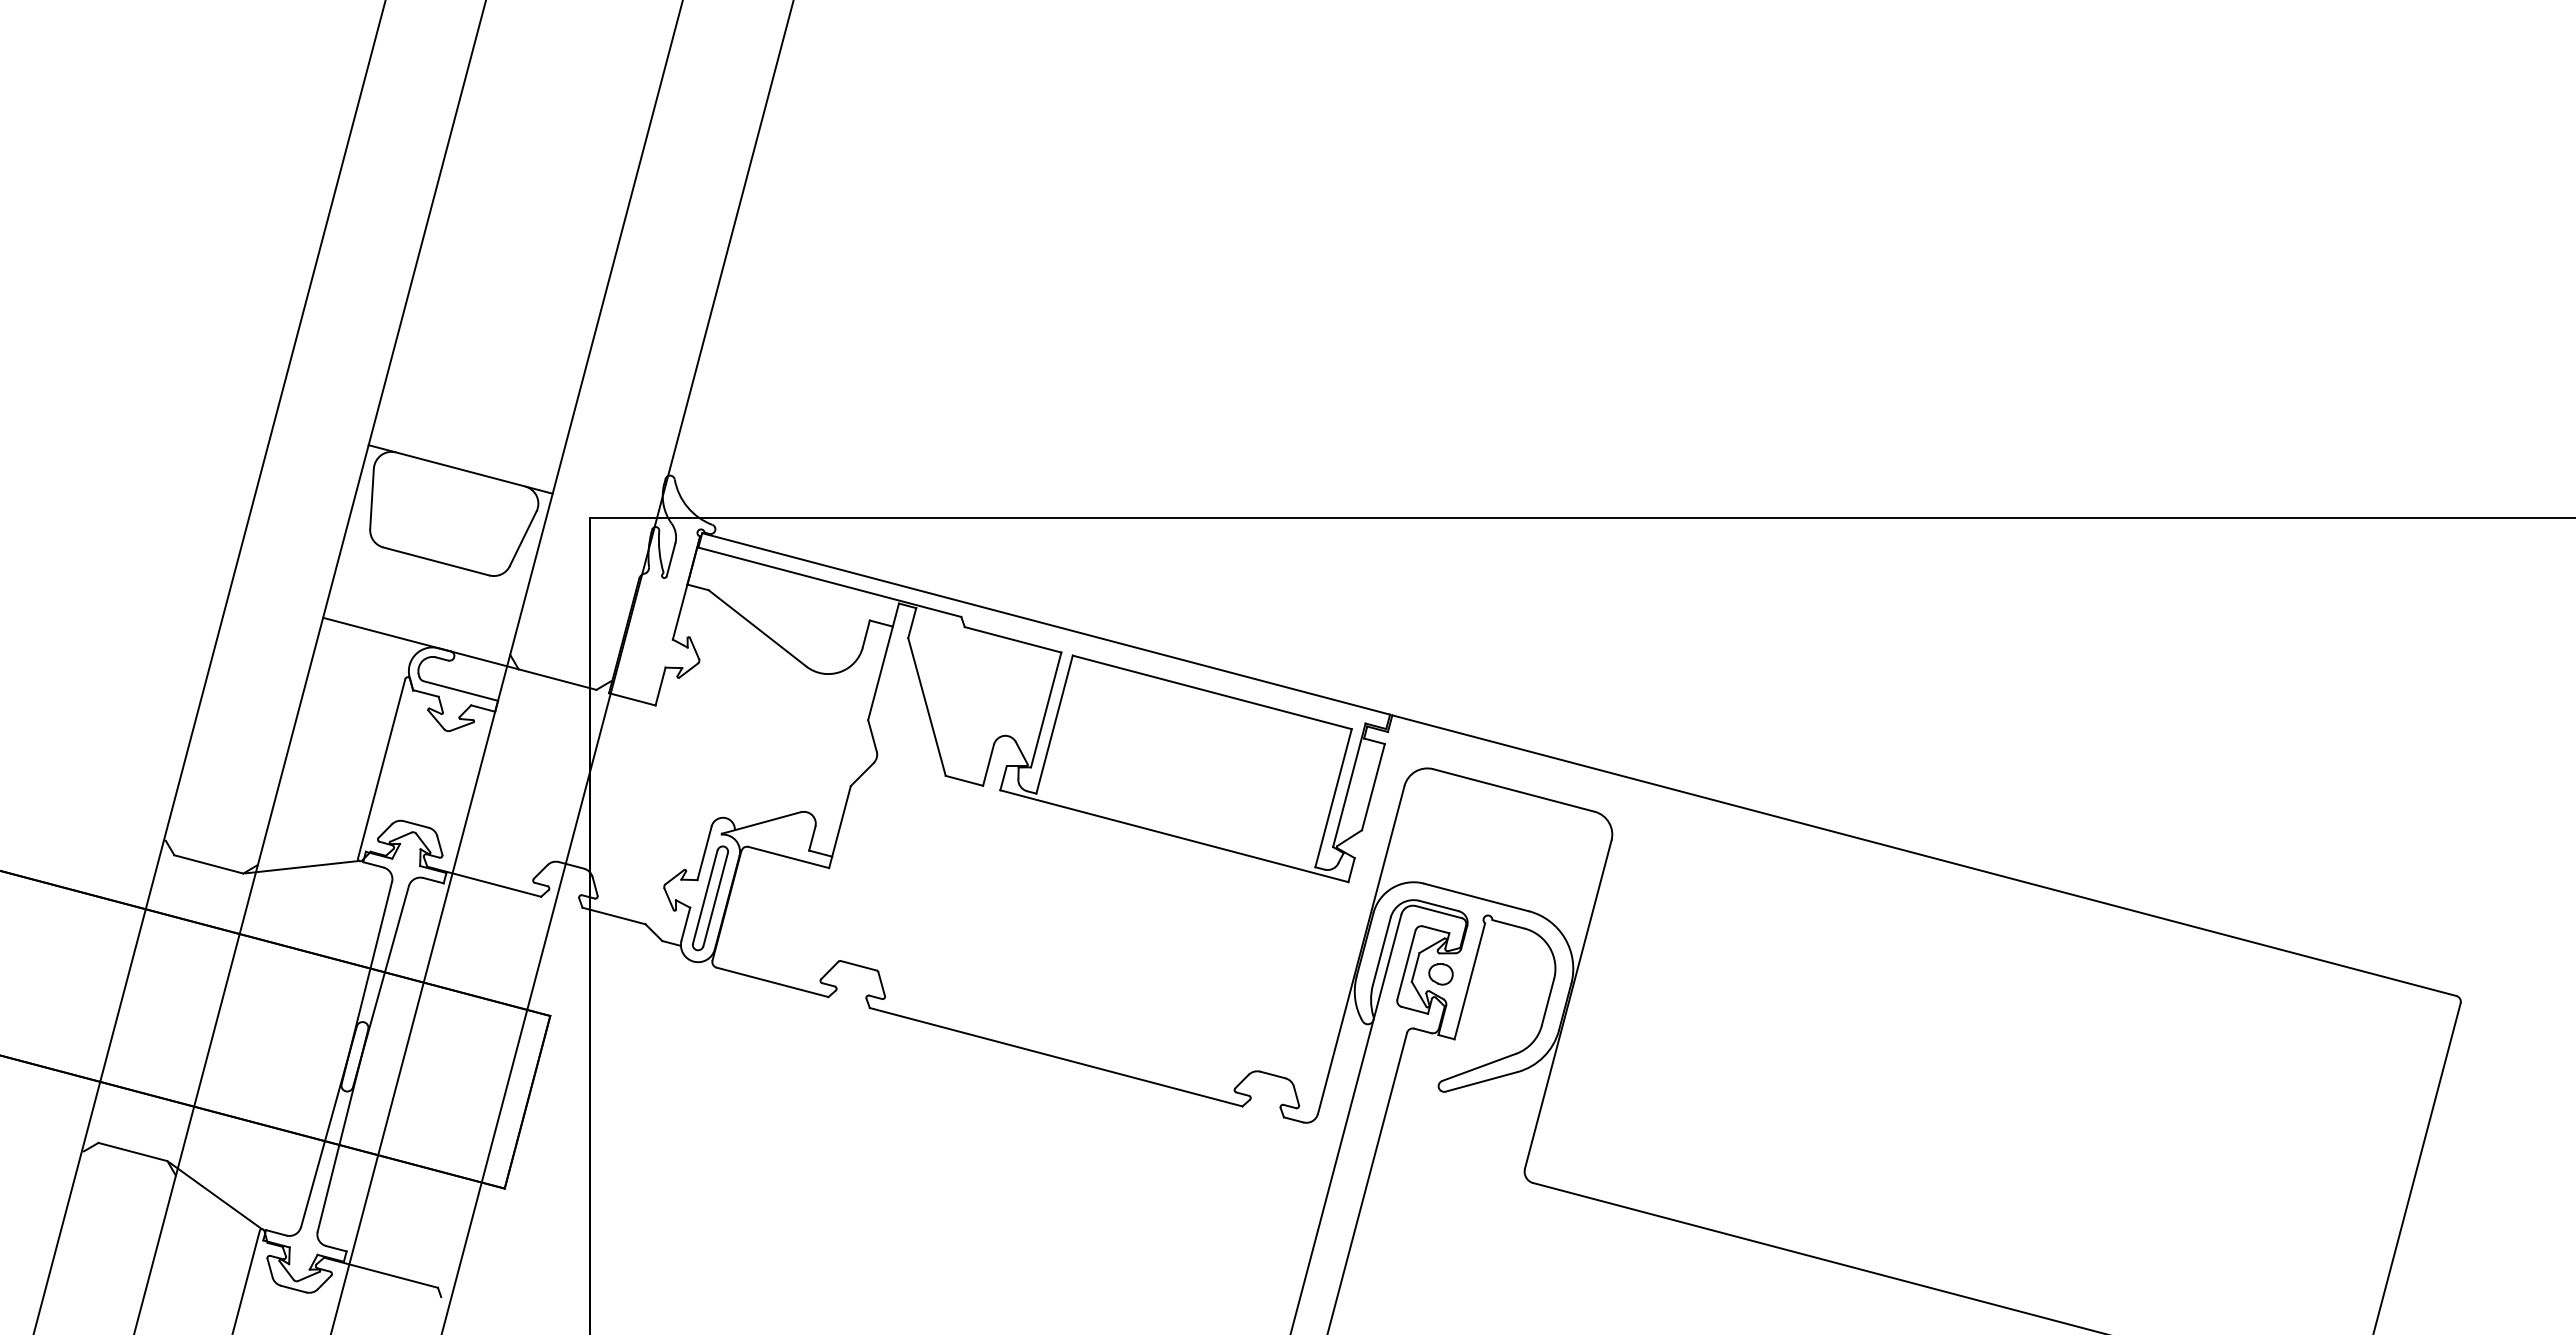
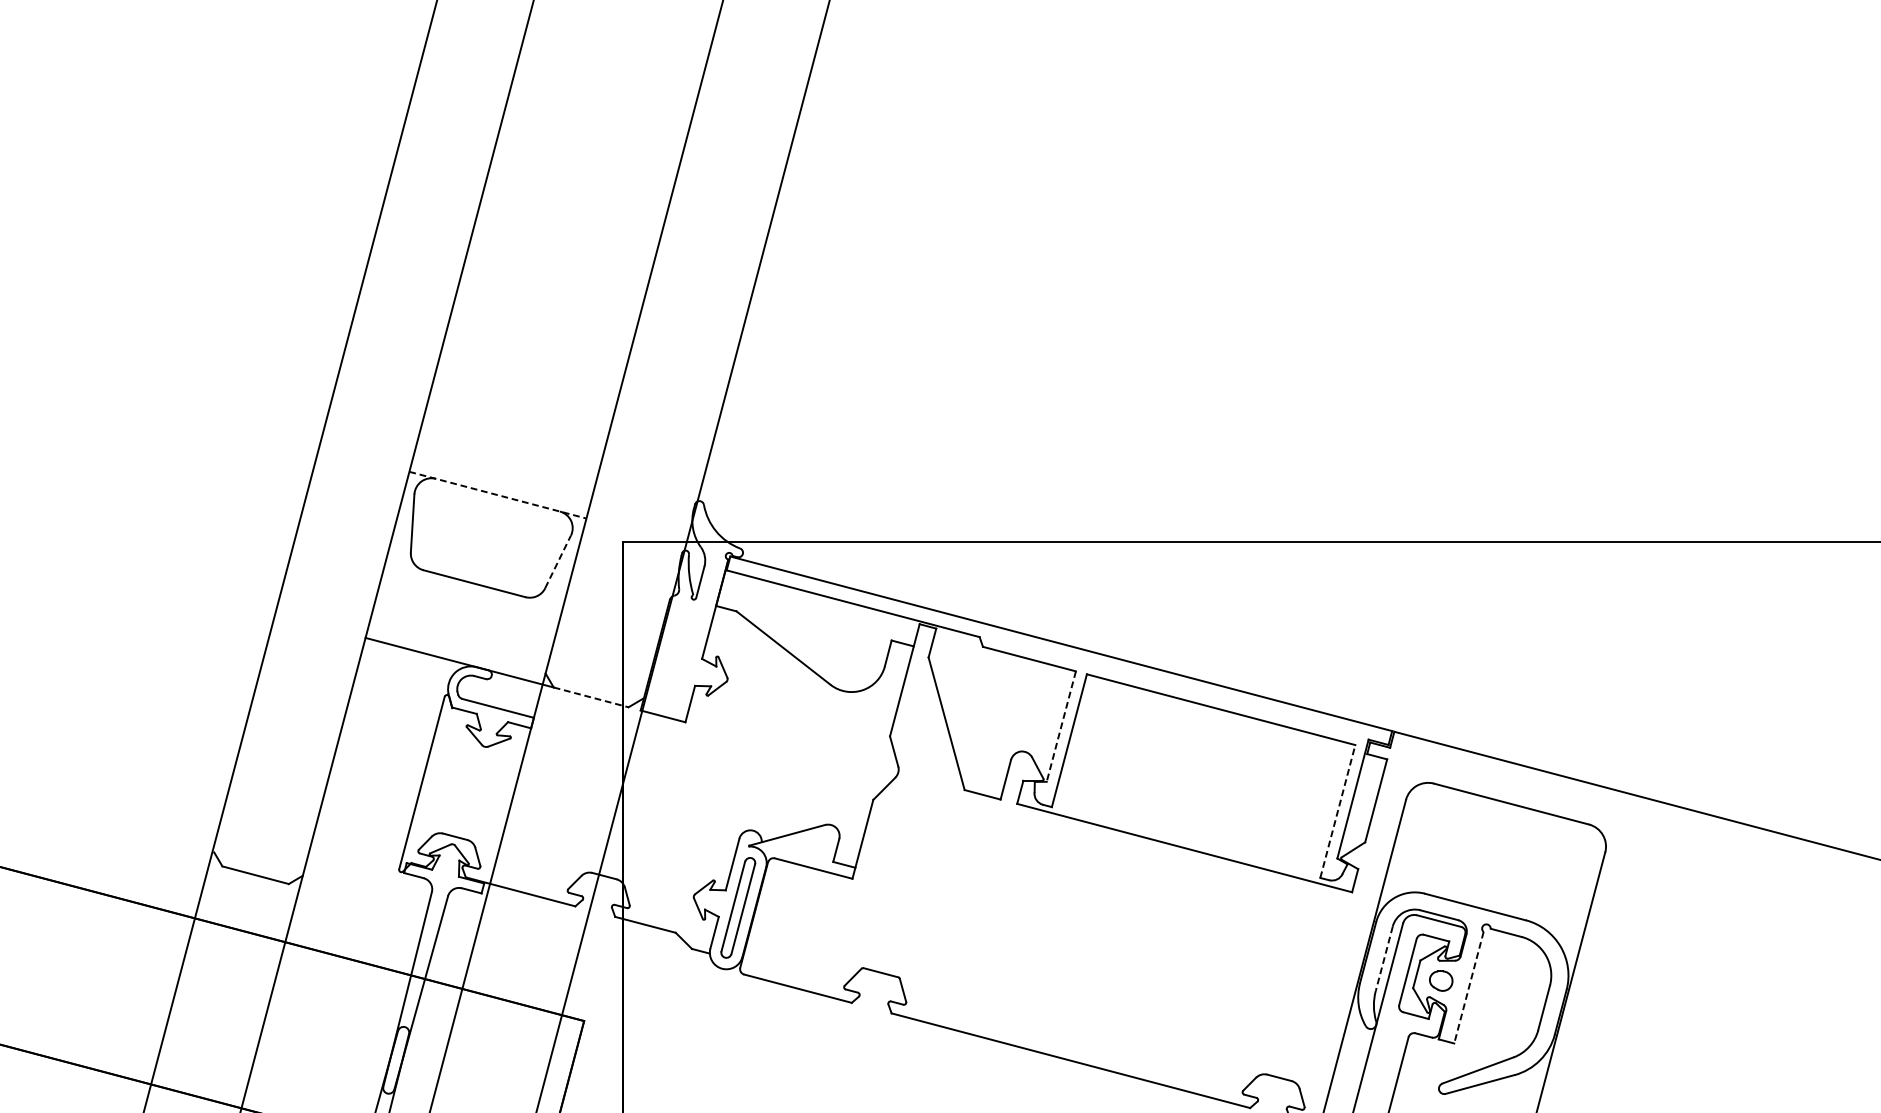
line: (461, 469) -> (498, 495), solid -> dashed
line: (523, 538) -> (558, 561), solid -> dashed
line: (558, 679) -> (592, 697), solid -> dashed
line: (1046, 710) -> (1061, 727), solid -> dashed
line: (1333, 797) -> (1337, 810), solid -> dashed
line: (302, 866) -> (345, 877), removed
line: (1381, 951) -> (1383, 959), solid -> dashed
line: (1469, 981) -> (1468, 987), solid -> dashed

